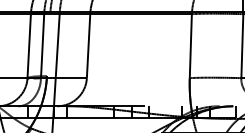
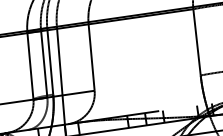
line: (48, 44) -> (50, 61), added

